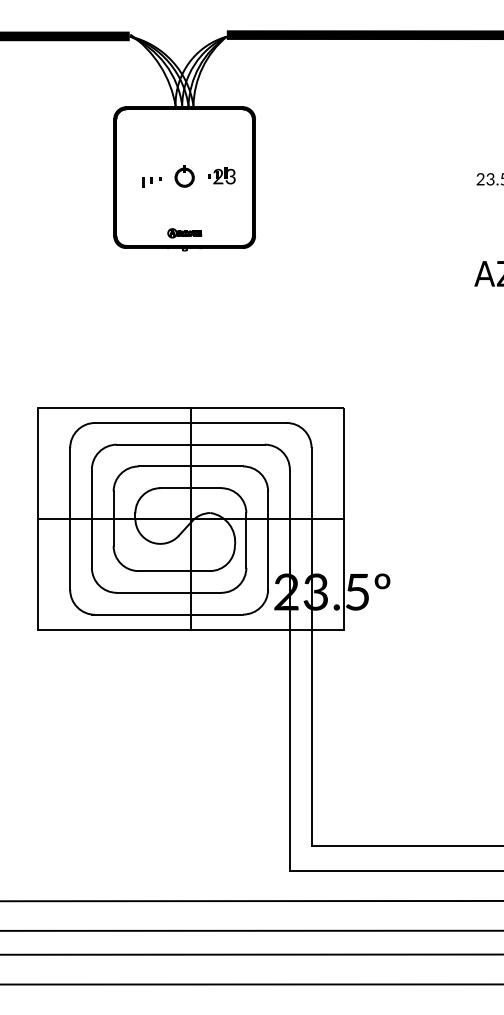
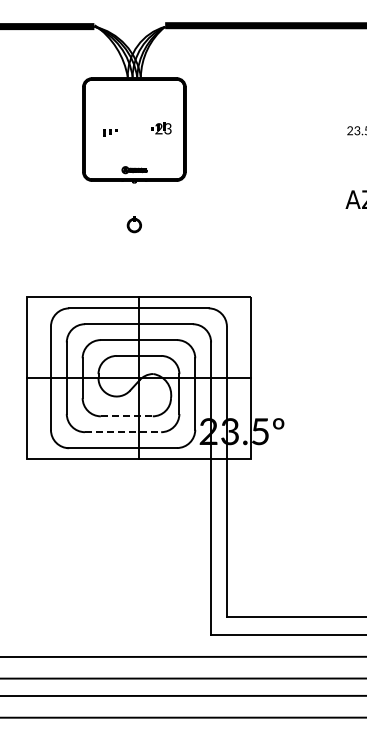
part: (183, 176) -> (133, 224), moved
line: (173, 571) -> (126, 416), solid -> dashed
line: (169, 593) -> (123, 432), solid -> dashed

